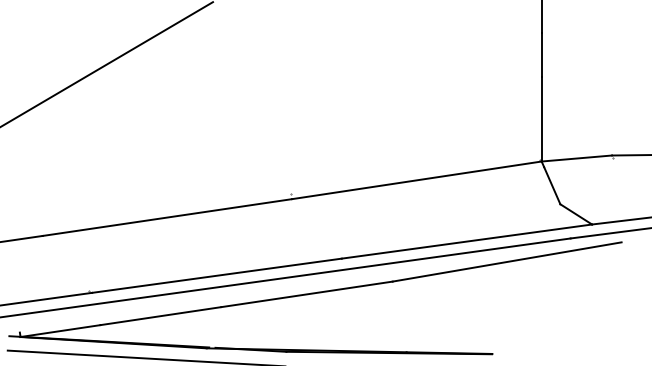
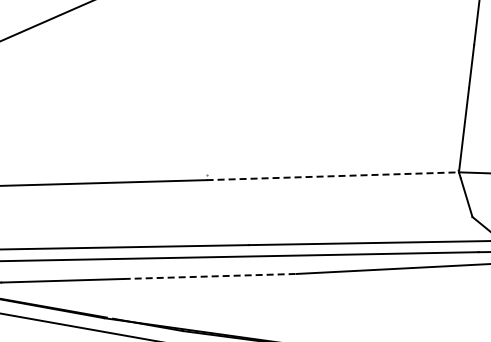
line: (417, 180) -> (333, 176), solid -> dashed
line: (307, 294) -> (210, 276), solid -> dashed

